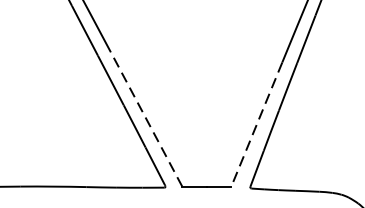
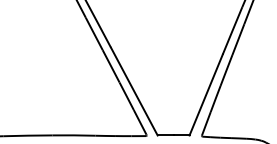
line: (146, 119) -> (134, 91), dashed -> solid
line: (257, 125) -> (206, 95), dashed -> solid

